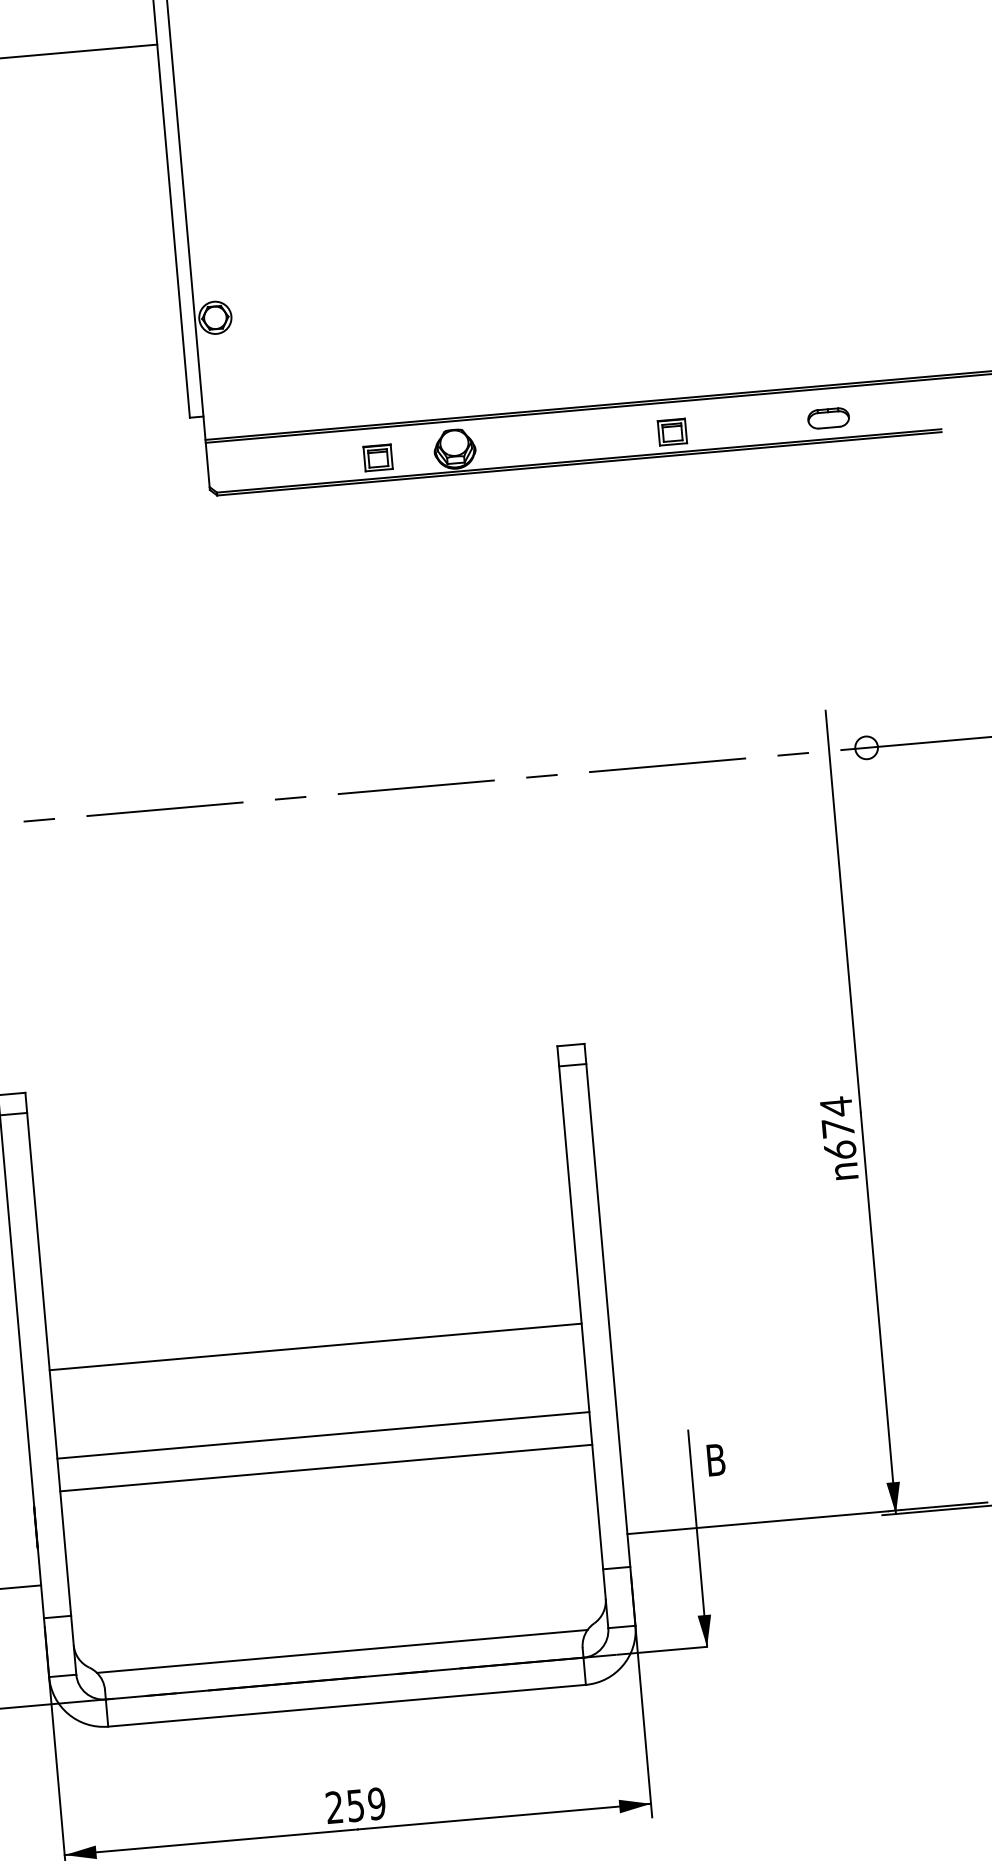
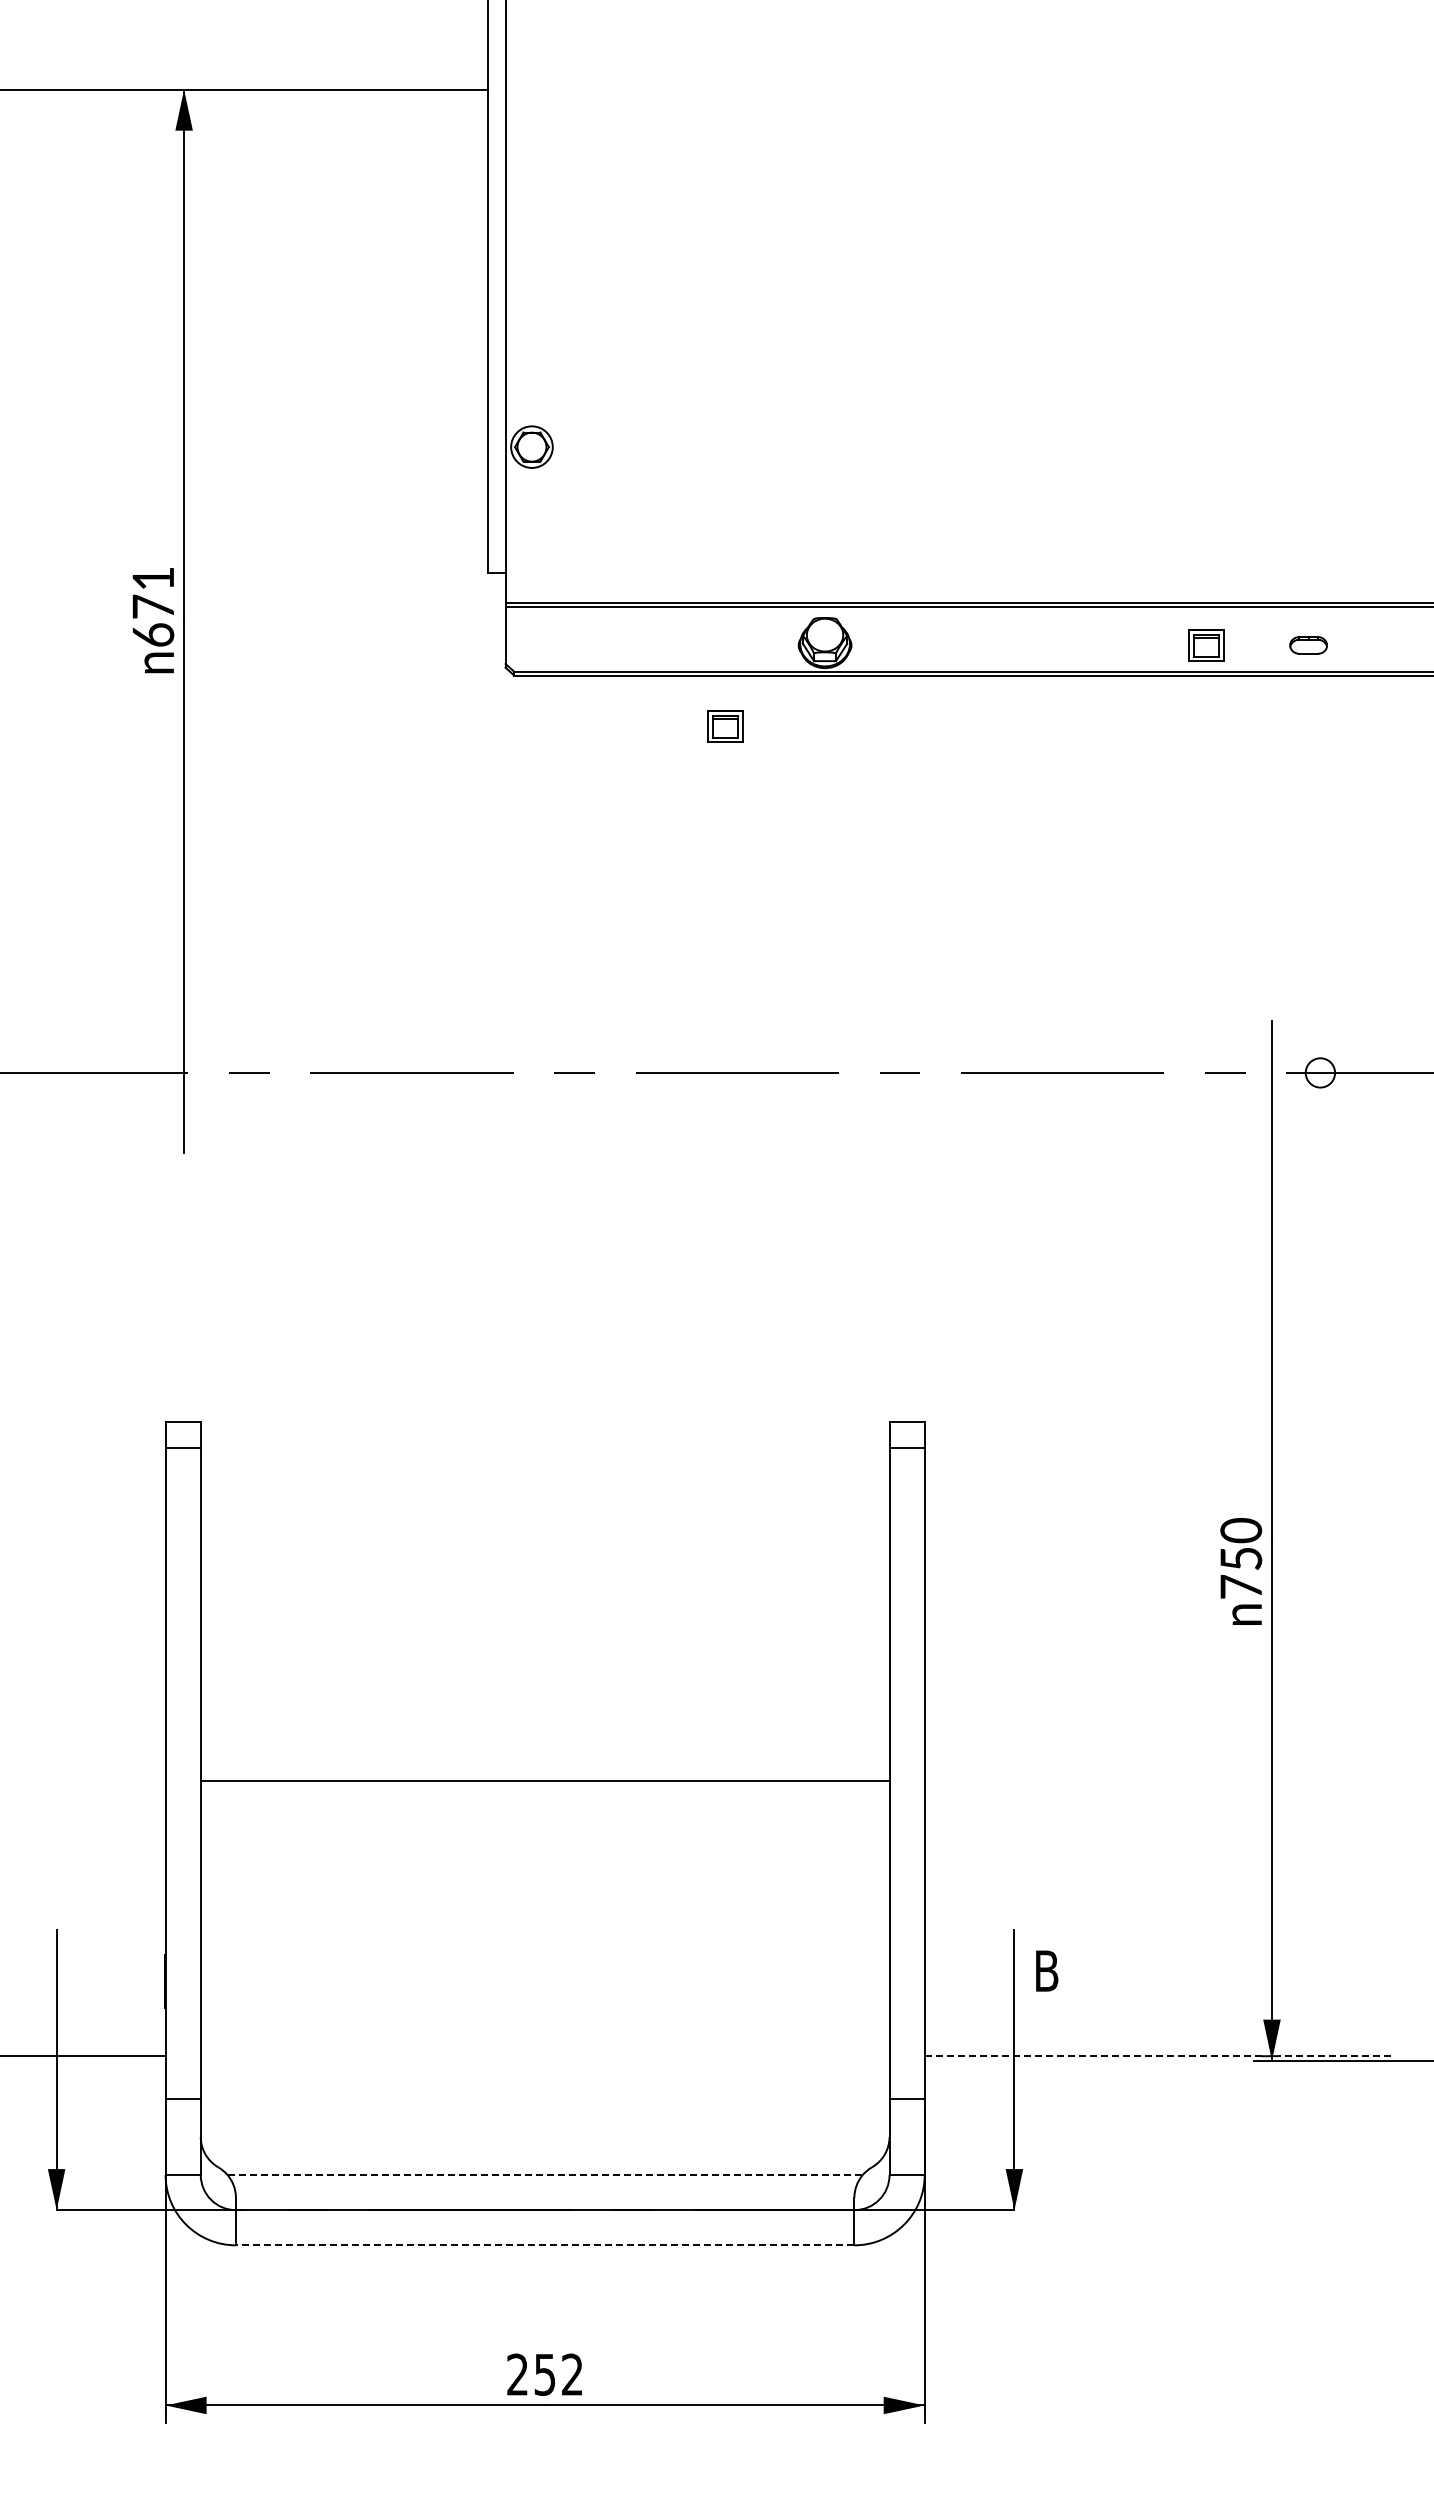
part: (828, 418) -> (1308, 645), size x0.7
part: (672, 432) -> (1206, 645), moved
part: (378, 457) -> (725, 726), moved
text: (838, 1127) -> (1241, 1557), 674 -> 750
line: (322, 1435) -> (544, 1895), removed
line: (325, 1468) -> (544, 1937), removed
line: (944, 1506) -> (1335, 2056), solid -> dashed
line: (757, 1522) -> (1093, 2056), solid -> dashed
line: (342, 1651) -> (545, 2174), solid -> dashed
line: (346, 1705) -> (544, 2245), solid -> dashed
text: (376, 1803) -> (572, 2374), 259 -> 252

